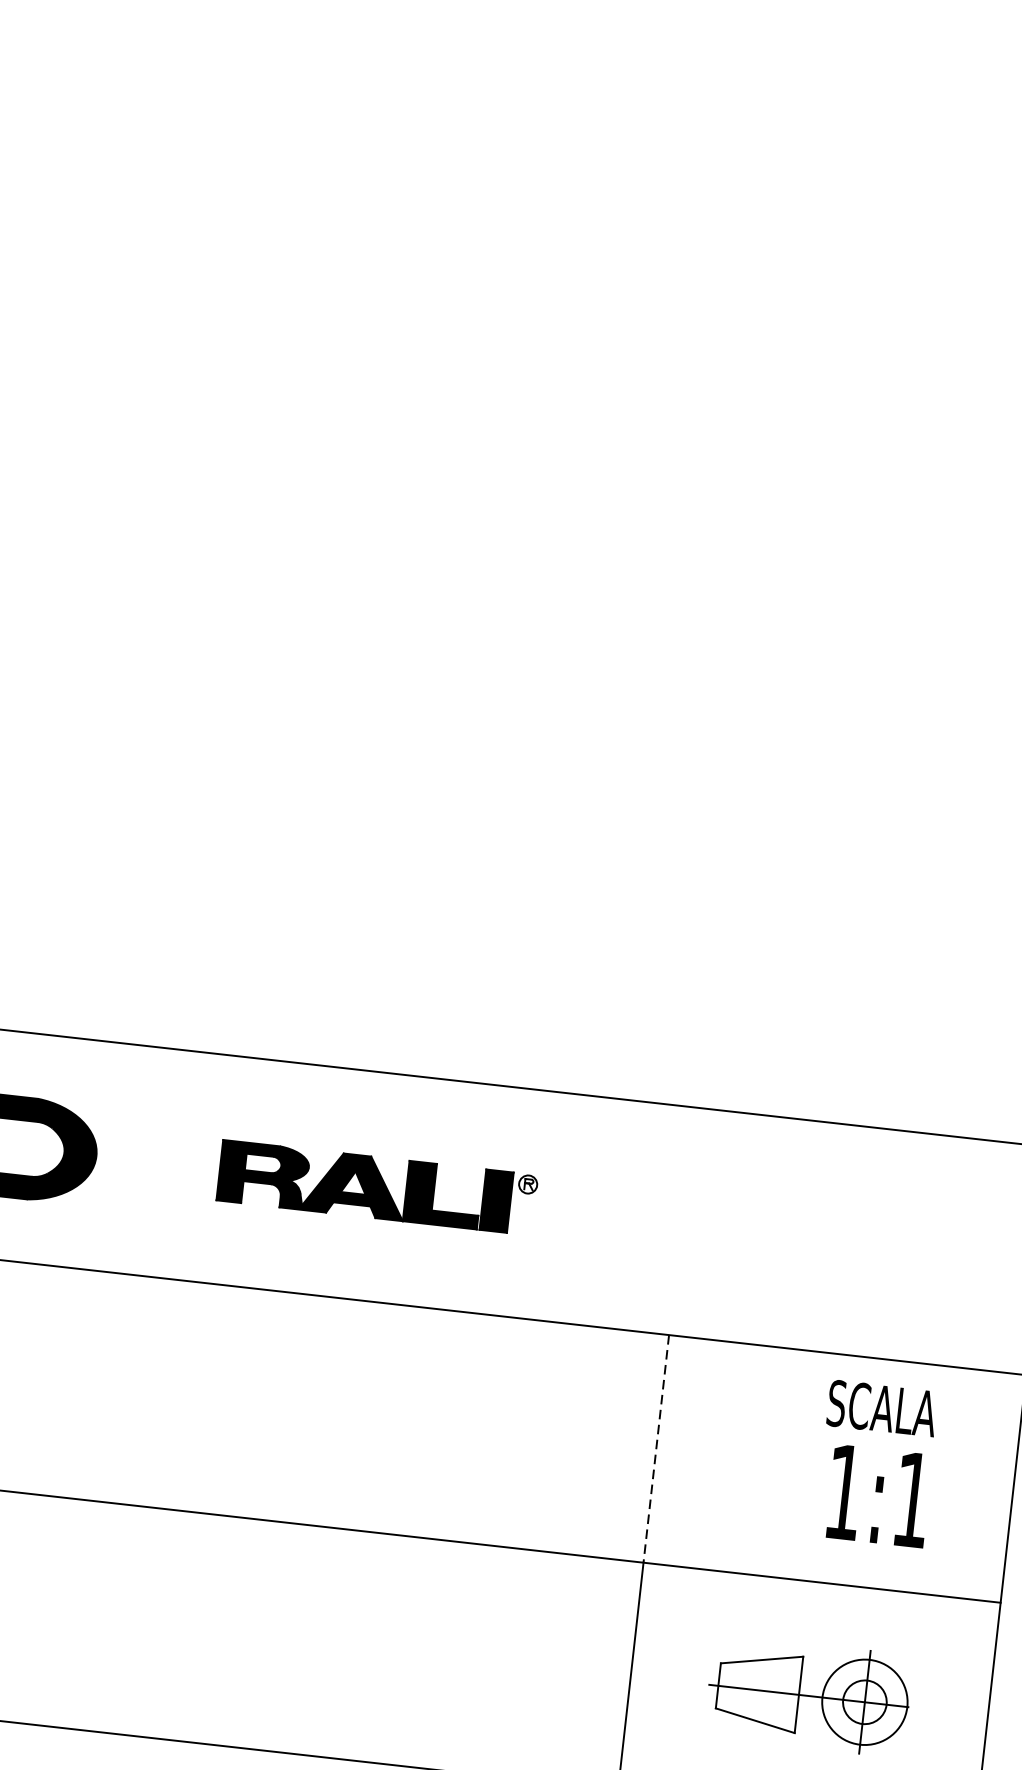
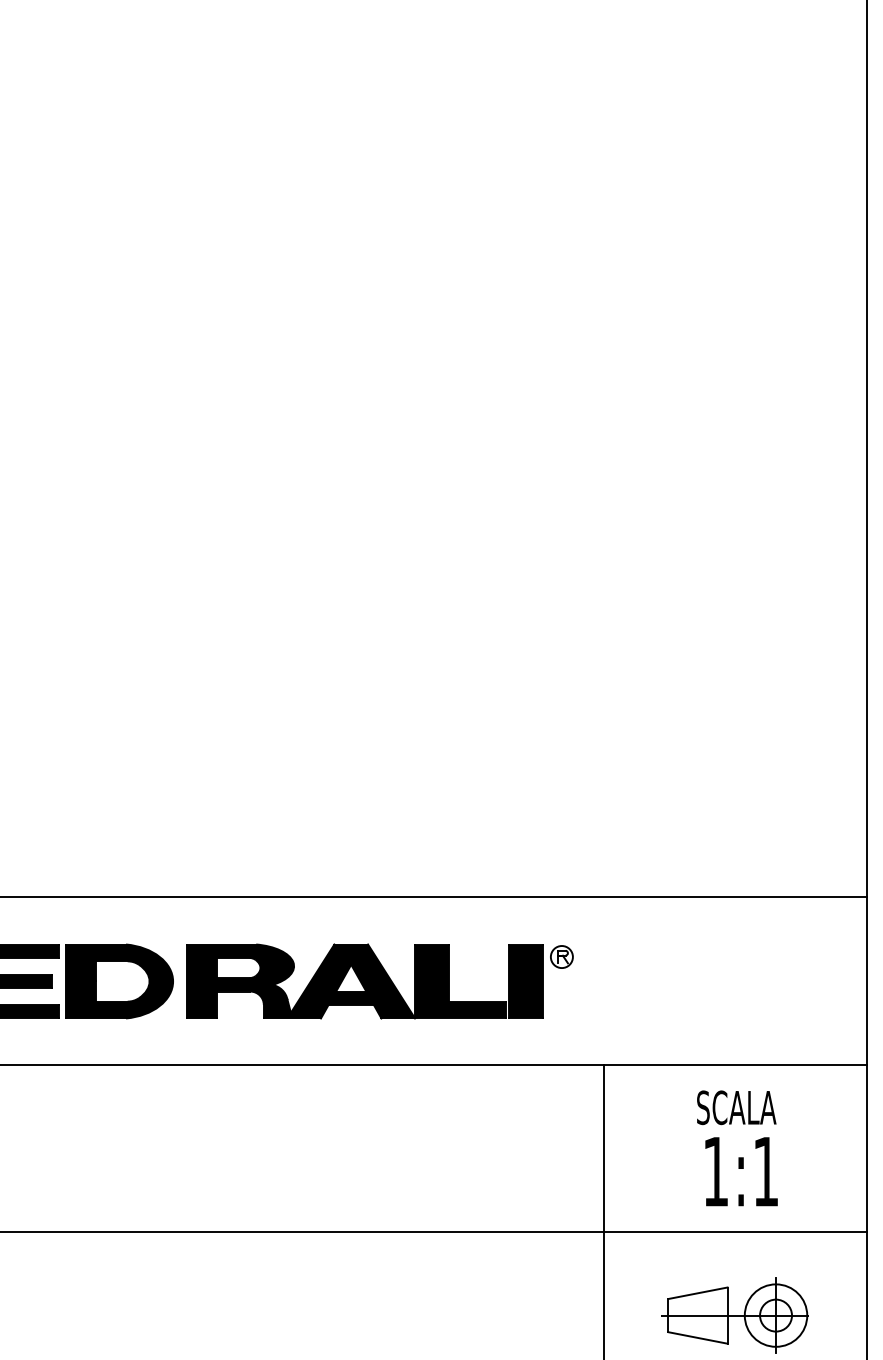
part: (376, 1187) -> (379, 981), size x1.67
line: (655, 1448) -> (603, 1148), dashed -> solid
text: (877, 1464) -> (737, 1148), moved

